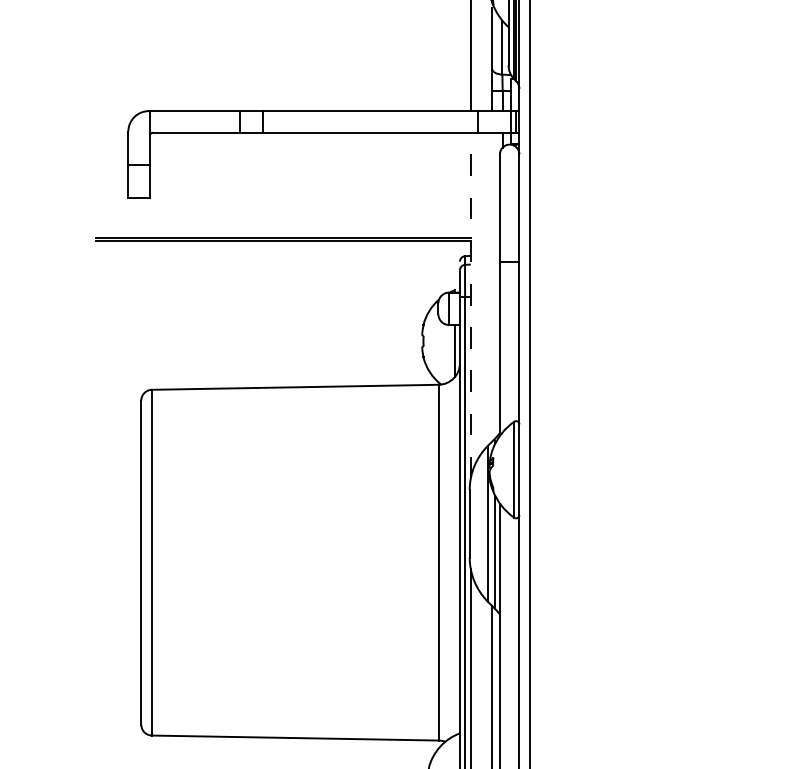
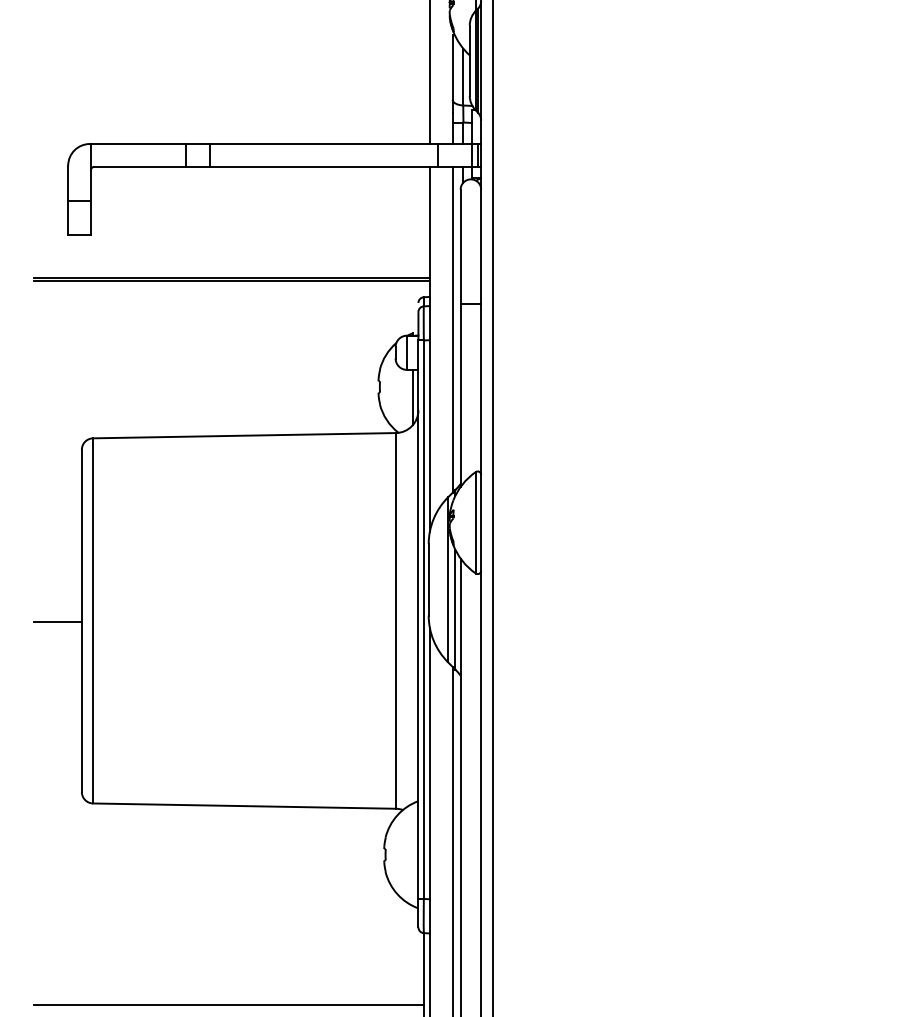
line: (492, 286) -> (452, 329), added
line: (470, 305) -> (429, 349), dashed -> solid
line: (118, 564) -> (57, 622), added

